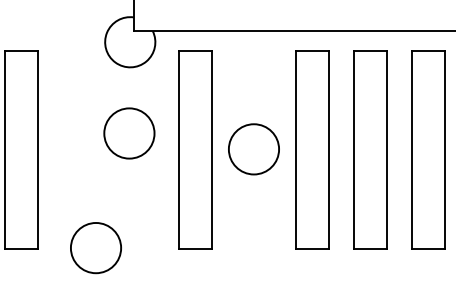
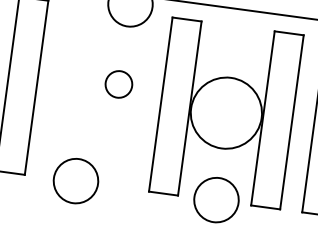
circle: (129, 133) -> (118, 84), size x0.6
circle: (253, 149) -> (225, 113), size x1.6
circle: (255, 248) -> (215, 200), added

